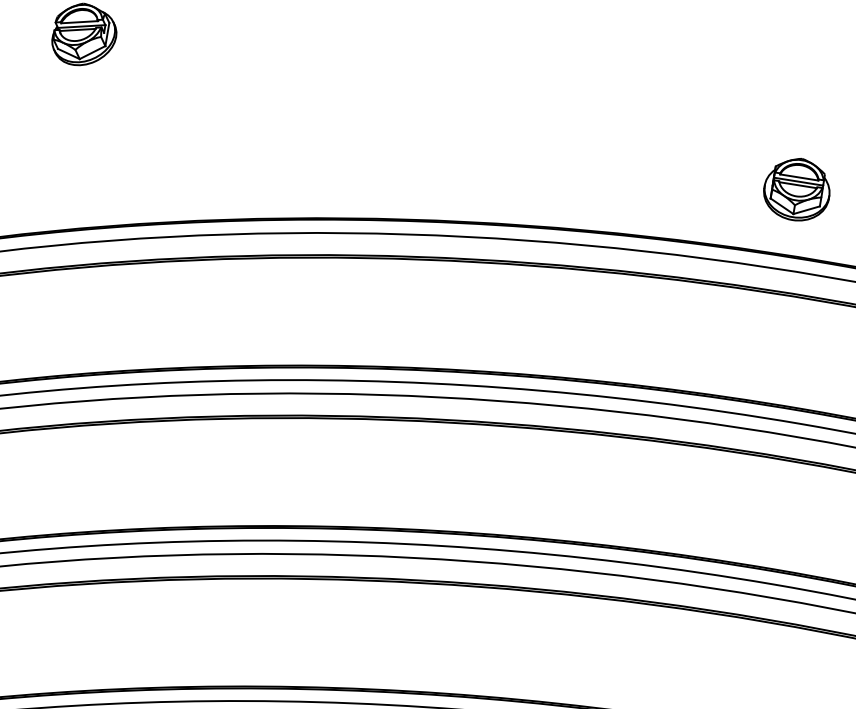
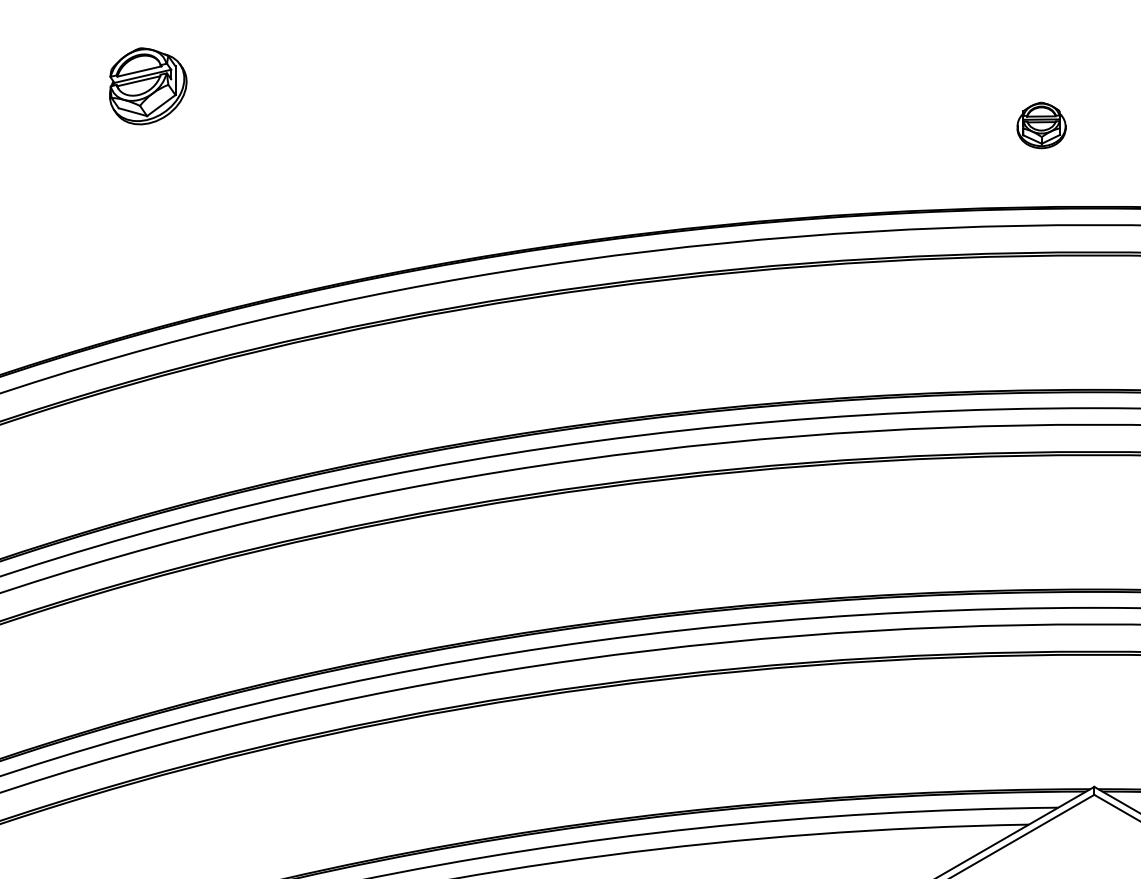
part: (797, 189) -> (1041, 125), size x0.6

